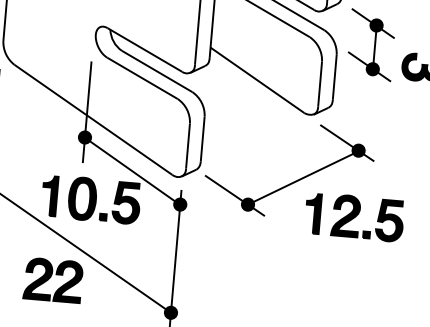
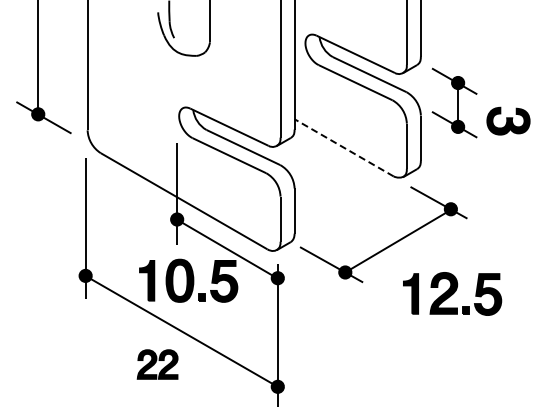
line: (256, 79) -> (343, 147), solid -> dashed
part: (354, 216) -> (452, 293), moved
part: (53, 280) -> (157, 364), size x0.7

